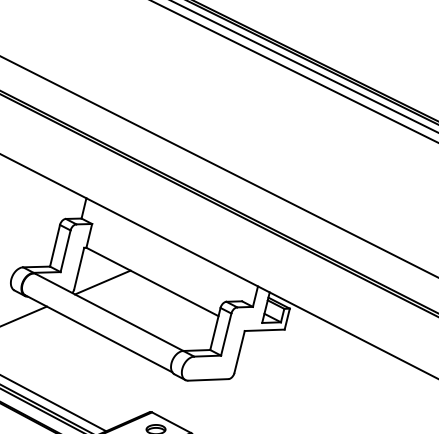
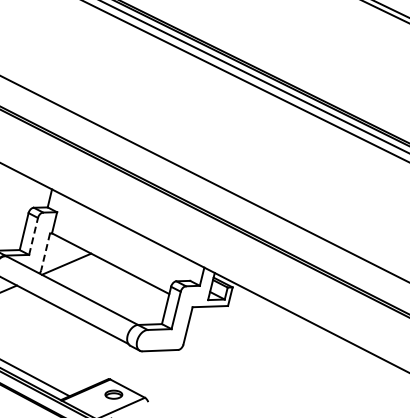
line: (65, 250) -> (33, 235), solid -> dashed
line: (79, 268) -> (45, 251), solid -> dashed

